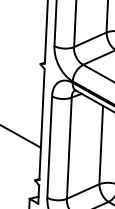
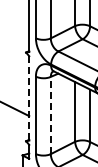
line: (42, 124) -> (29, 98), solid -> dashed
line: (68, 148) -> (50, 115), solid -> dashed

